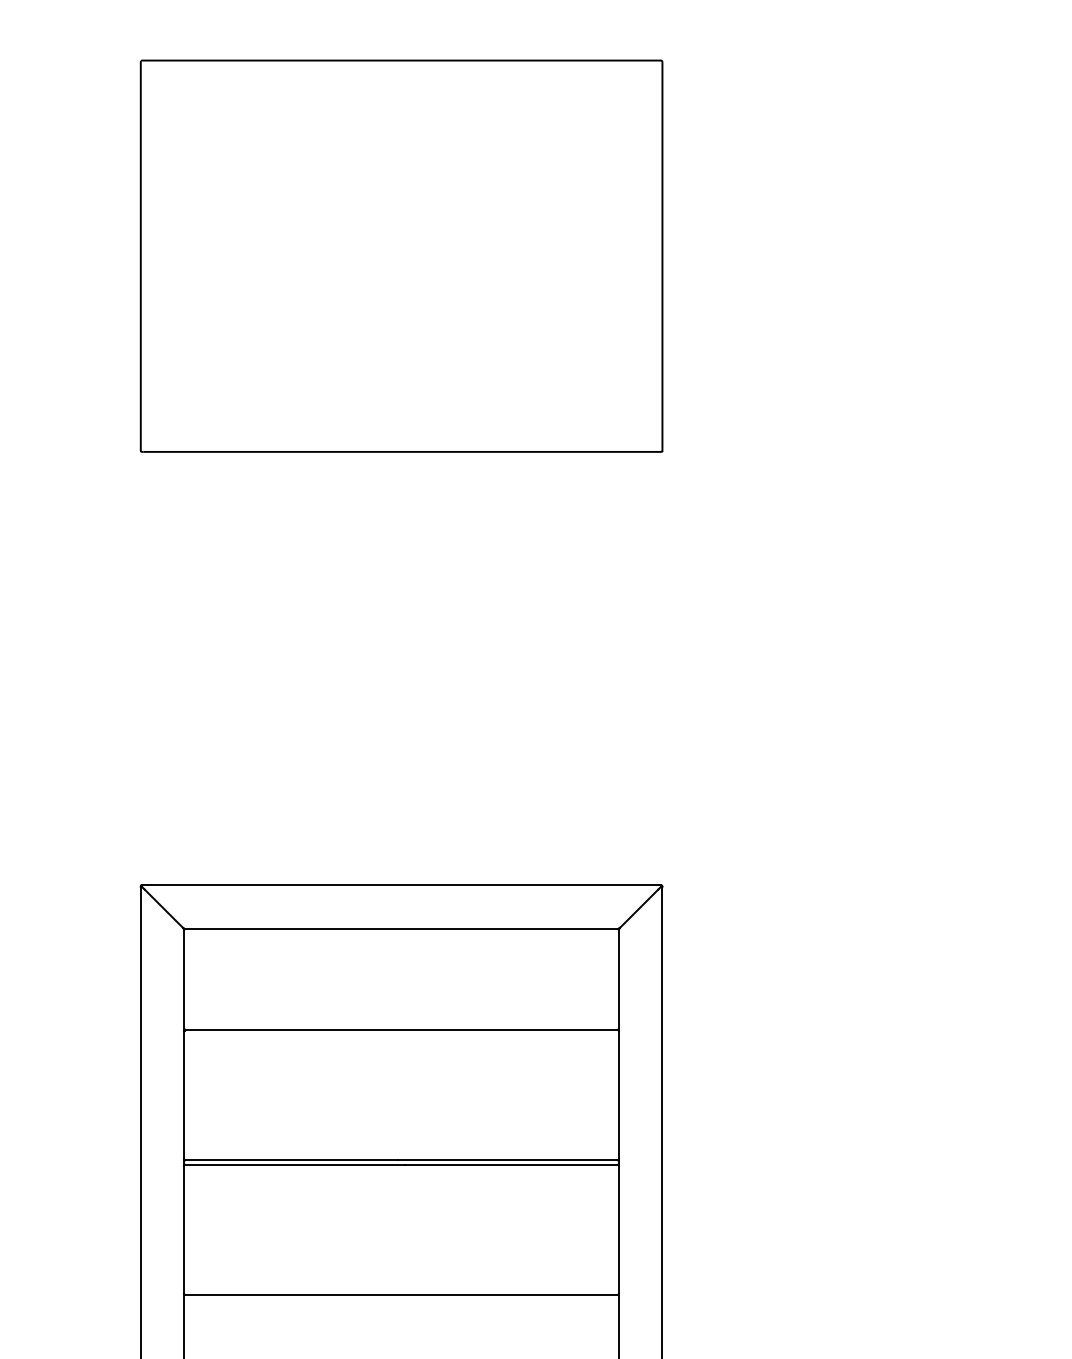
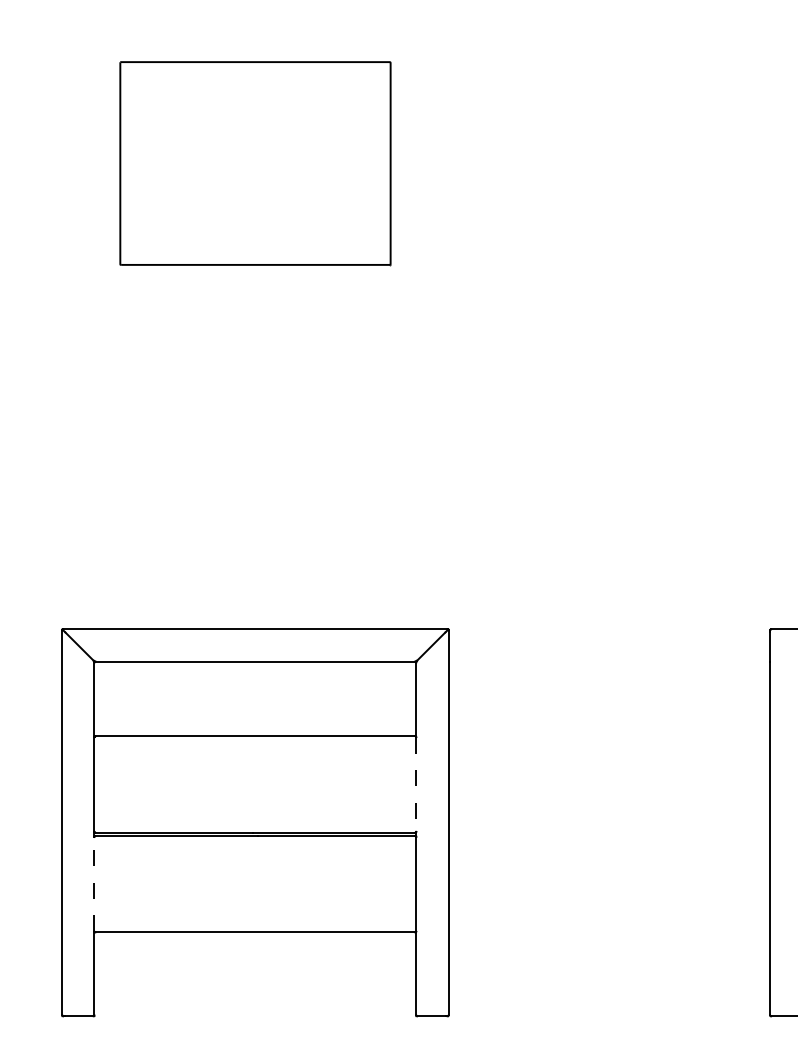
part: (401, 256) -> (255, 163), size x0.7
line: (619, 1096) -> (416, 785), solid -> dashed
line: (184, 1228) -> (94, 883), solid -> dashed

